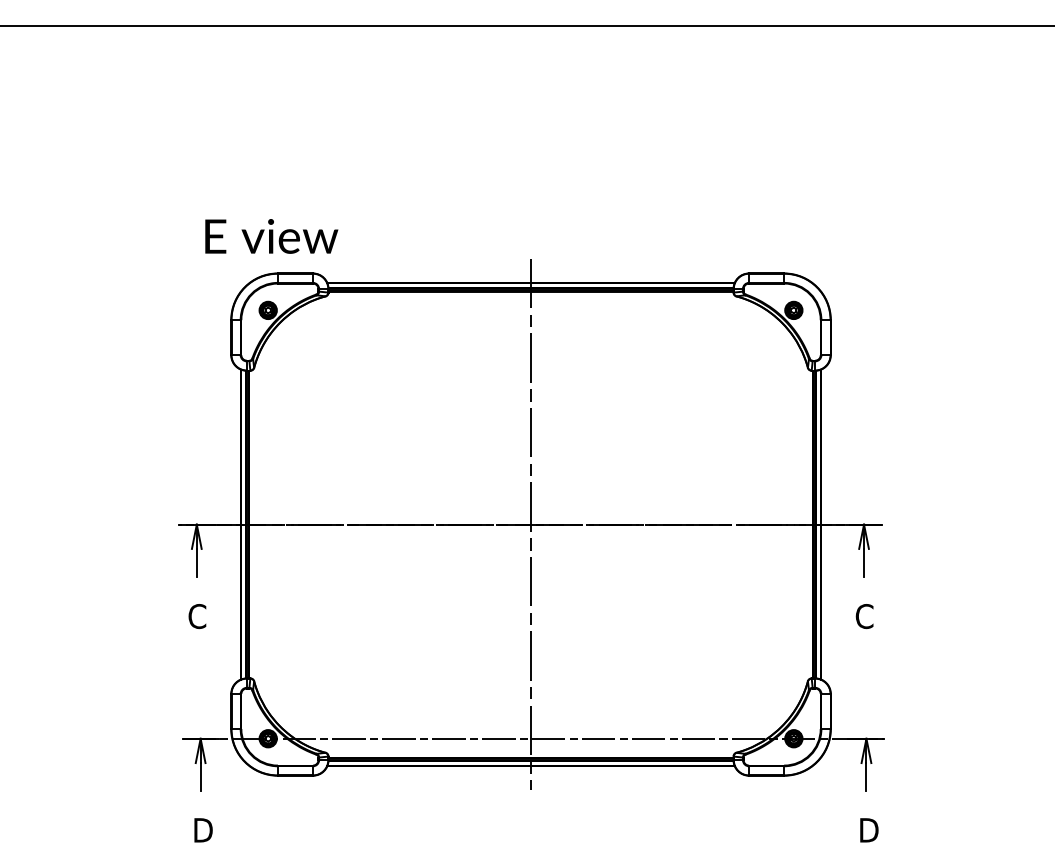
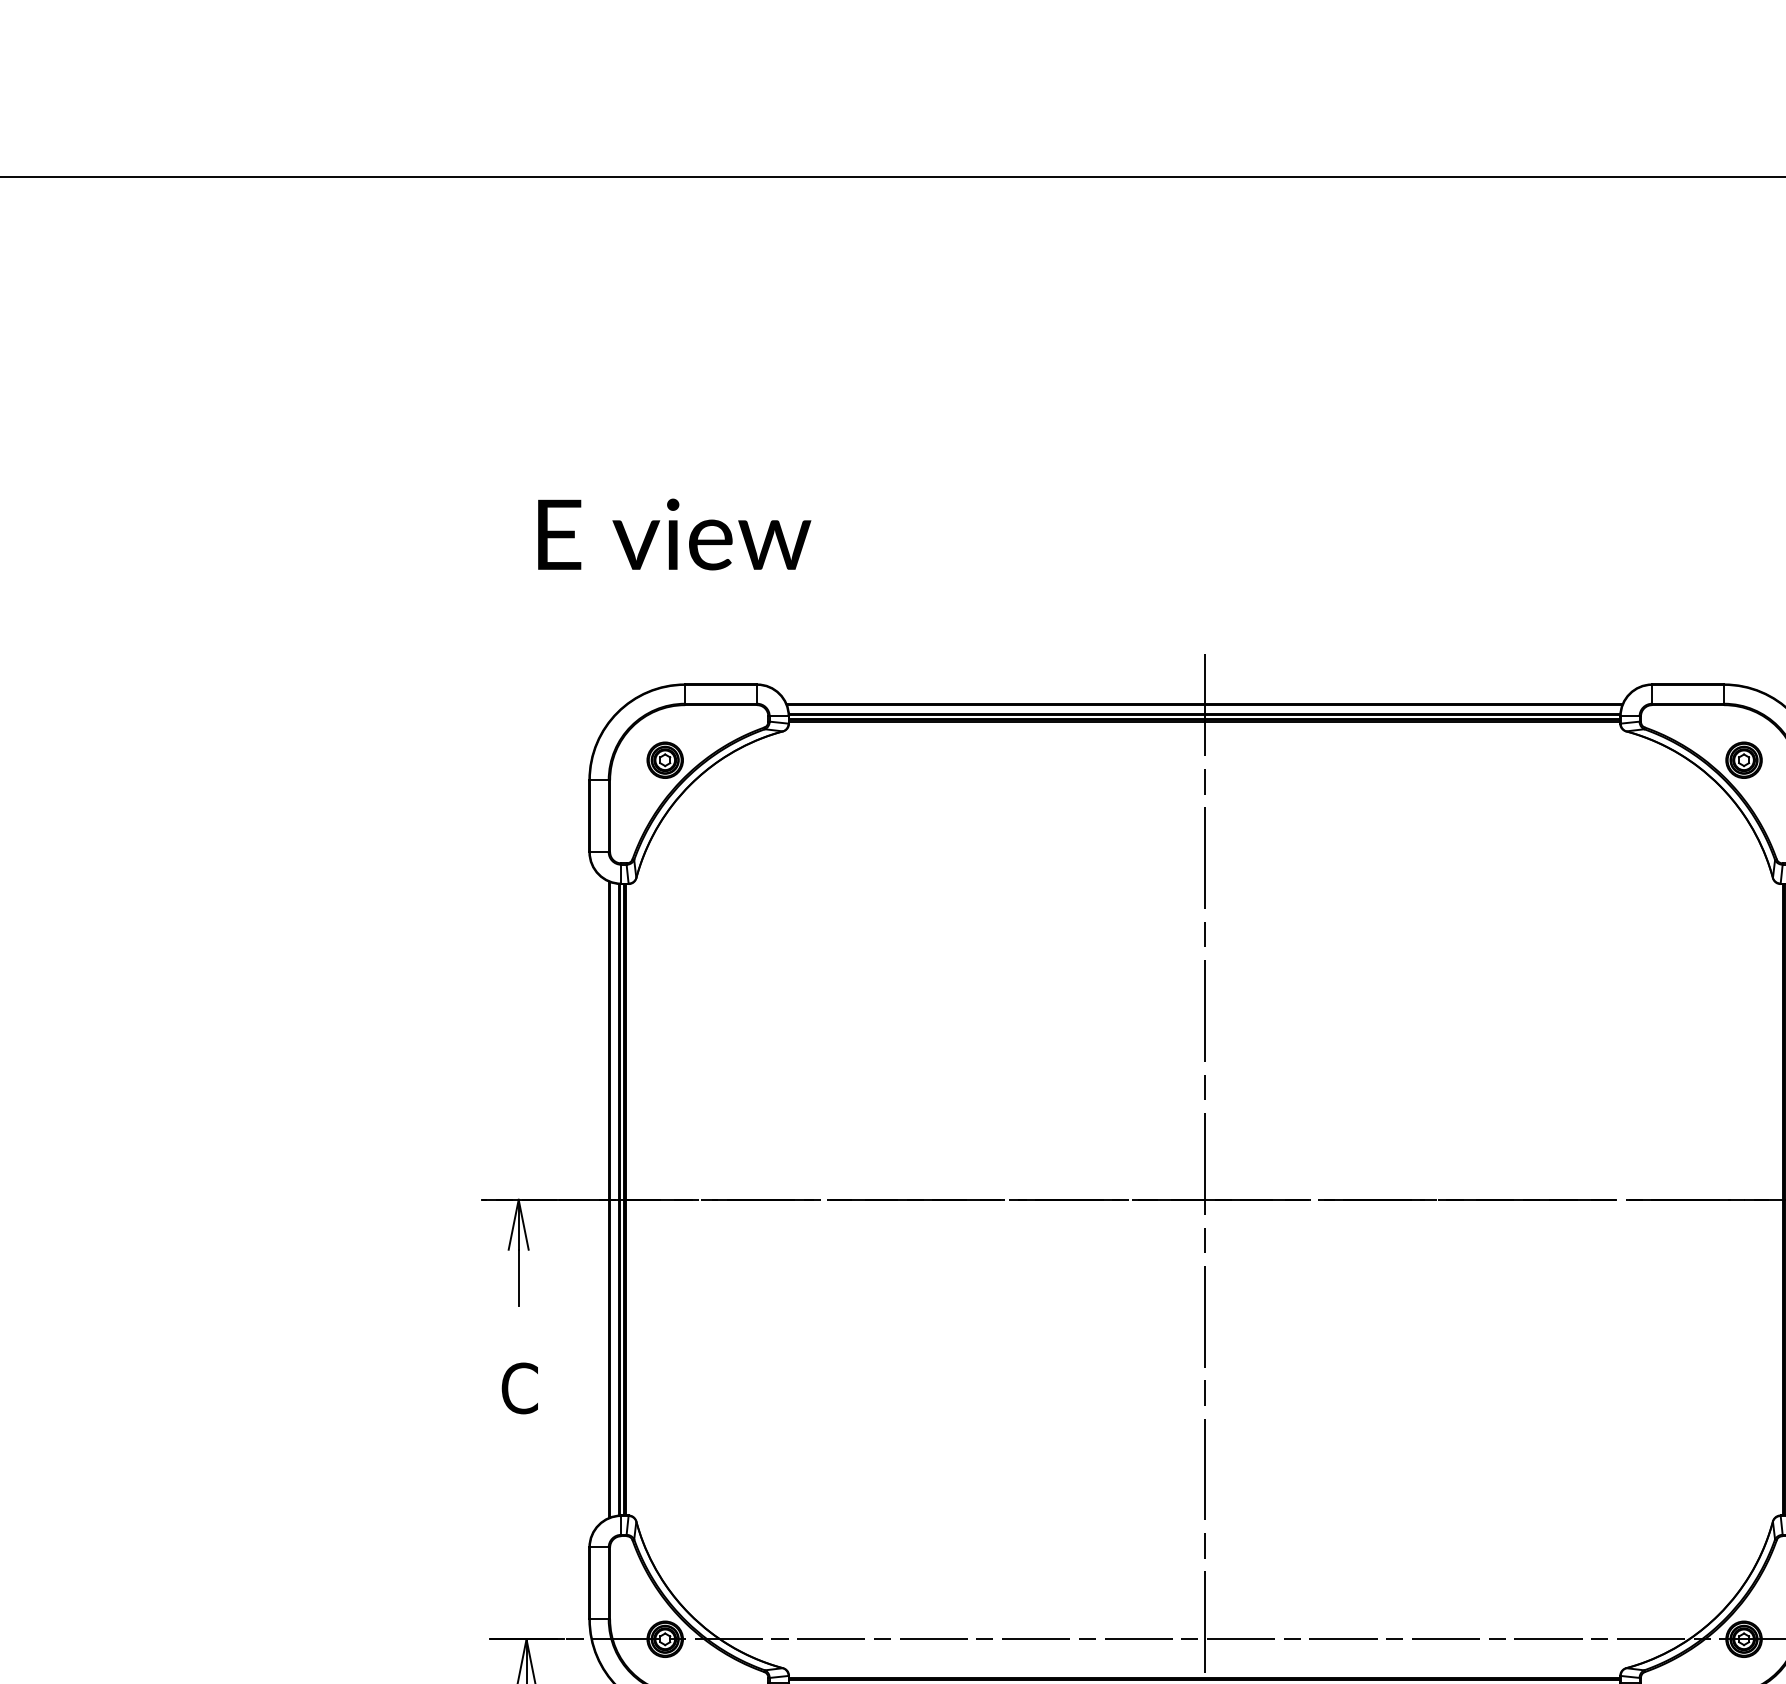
text: (271, 236) -> (674, 534), moved

